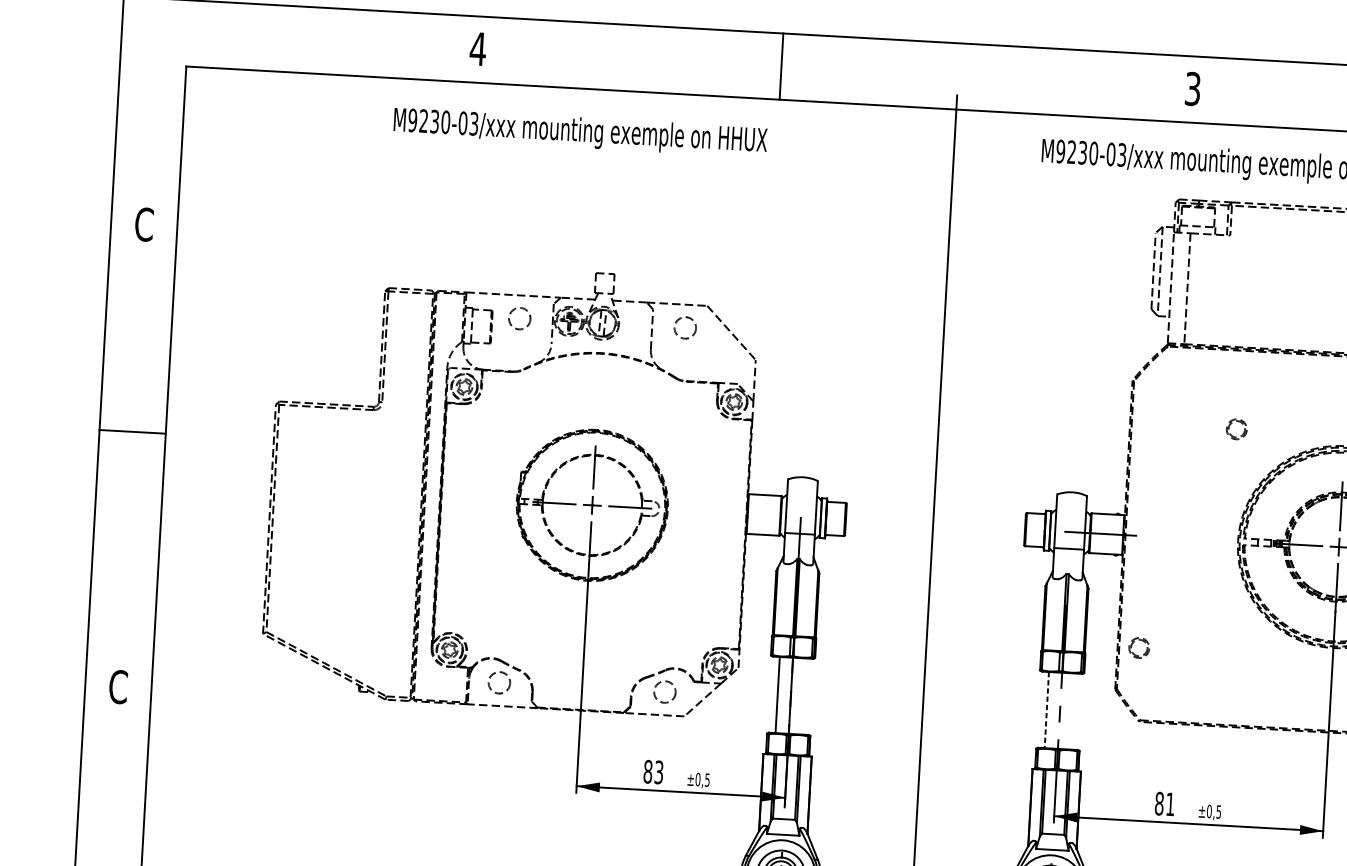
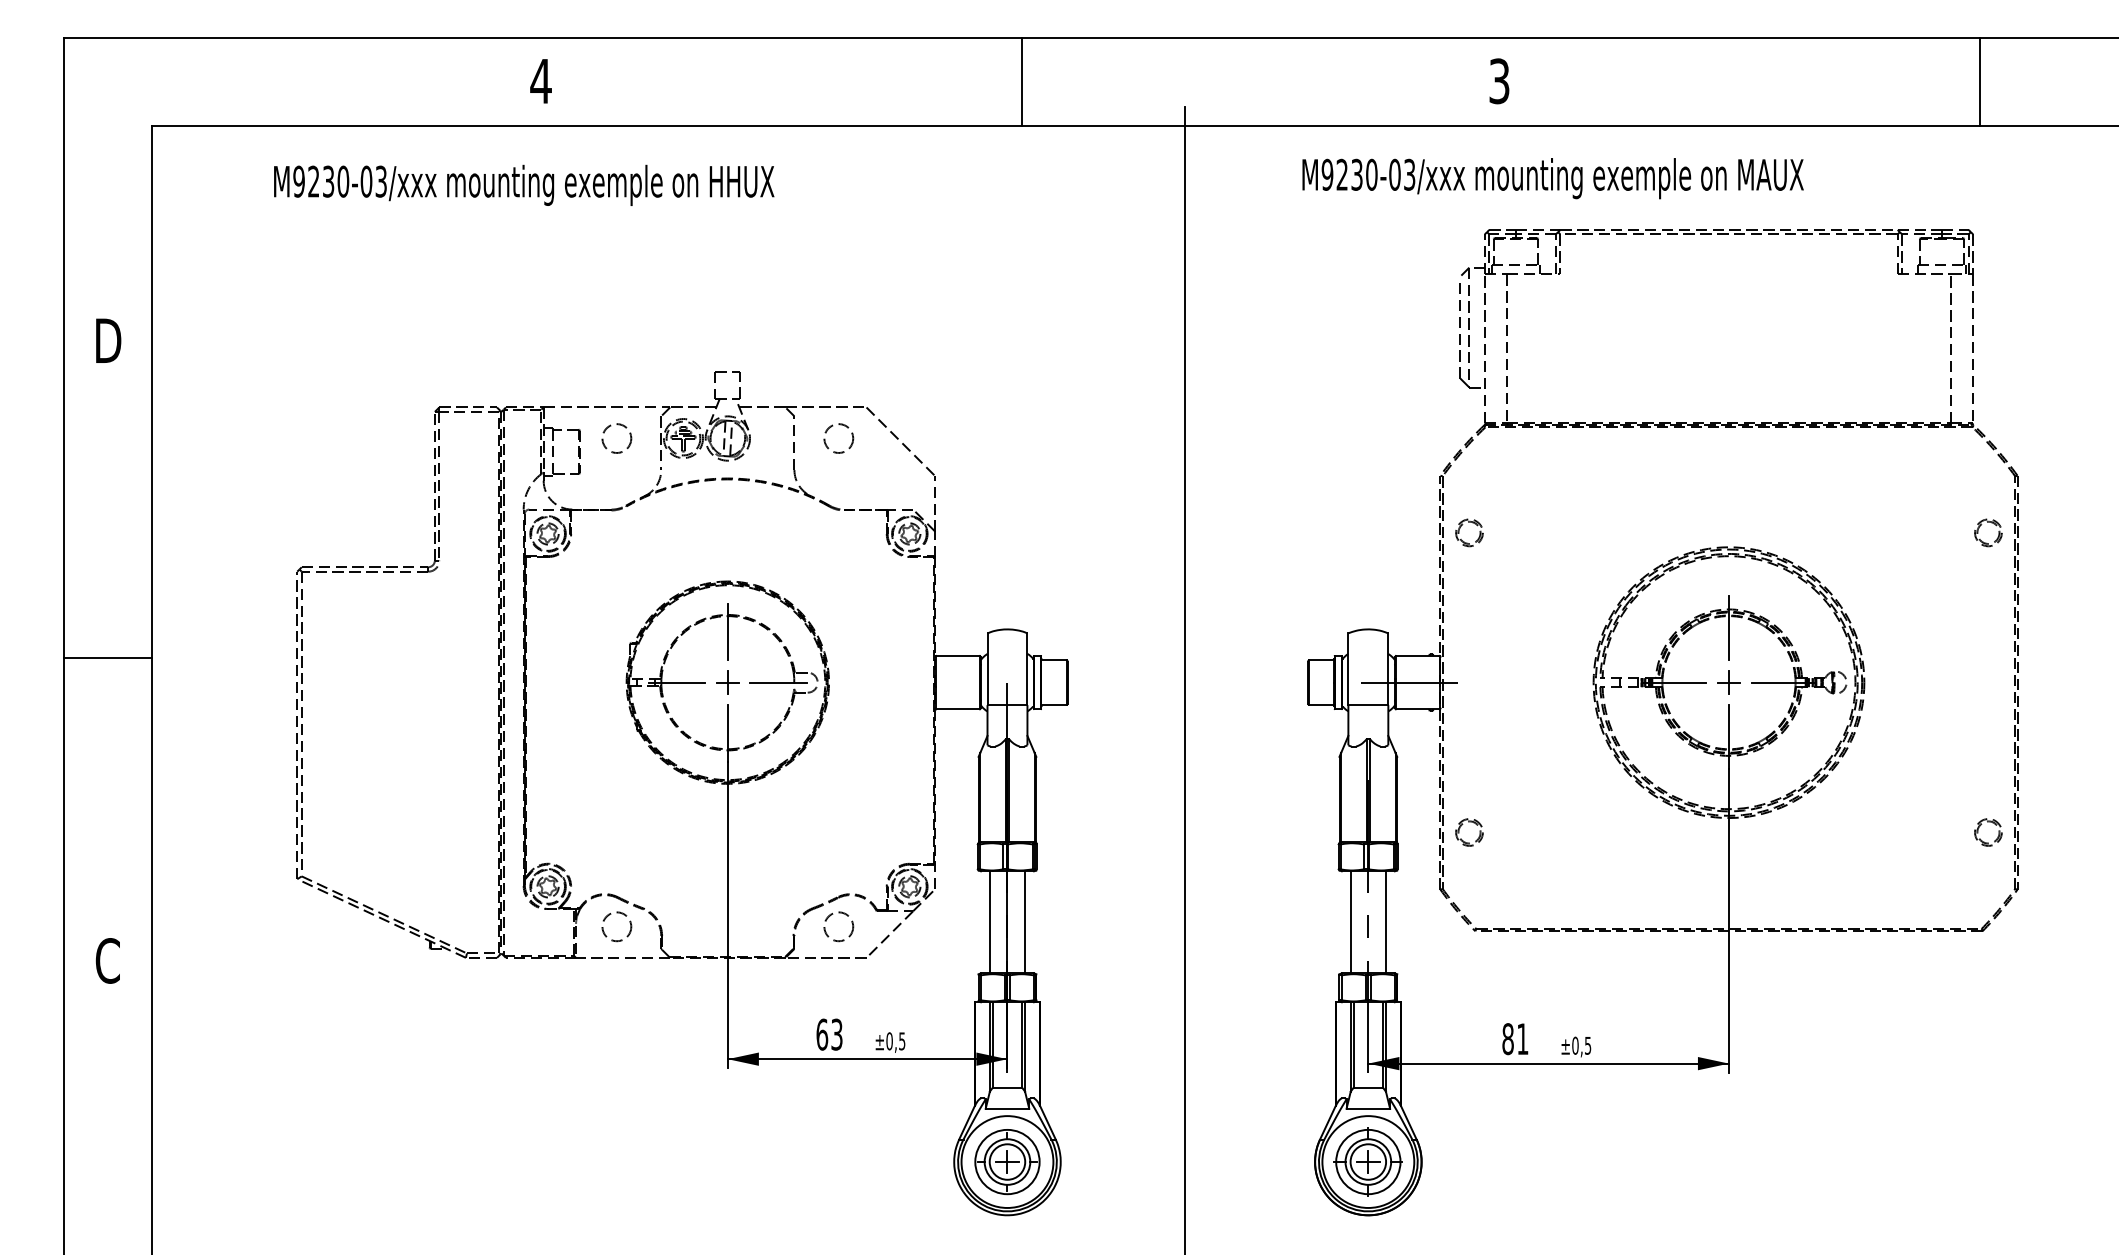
line: (781, 66) -> (1021, 81), moved
text: (580, 132) -> (524, 184), moved
text: (144, 224) -> (108, 340), C -> D
part: (1239, 422) -> (1472, 523), moved
line: (132, 431) -> (107, 657), moved
line: (804, 696) -> (1025, 922), added
line: (1046, 710) -> (1350, 922), dashed -> solid
line: (1073, 711) -> (1386, 922), added
text: (648, 771) -> (822, 1034), 83 -> 63

